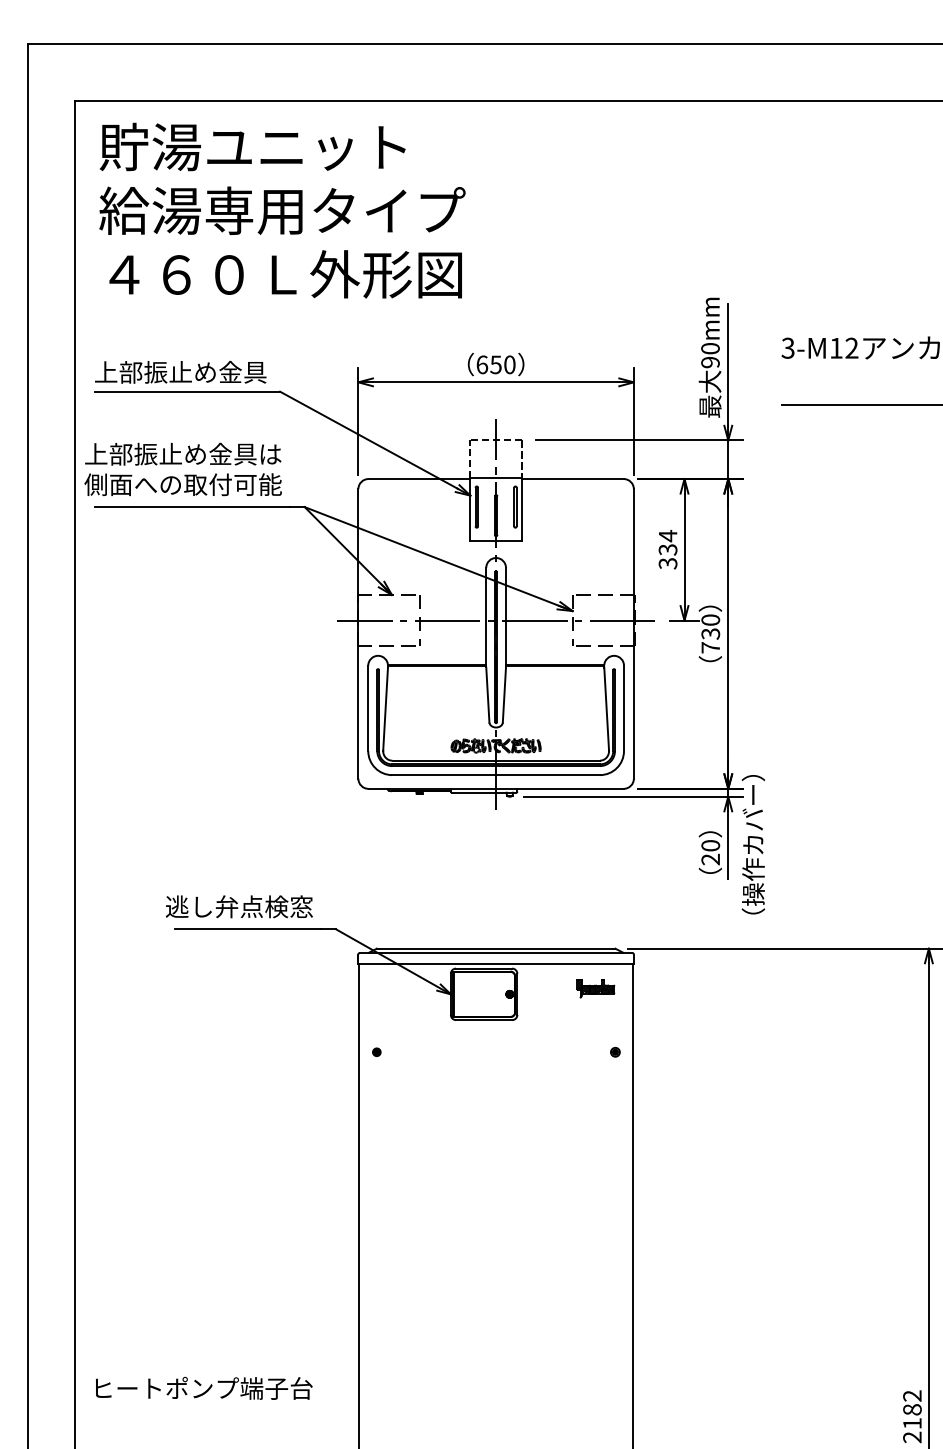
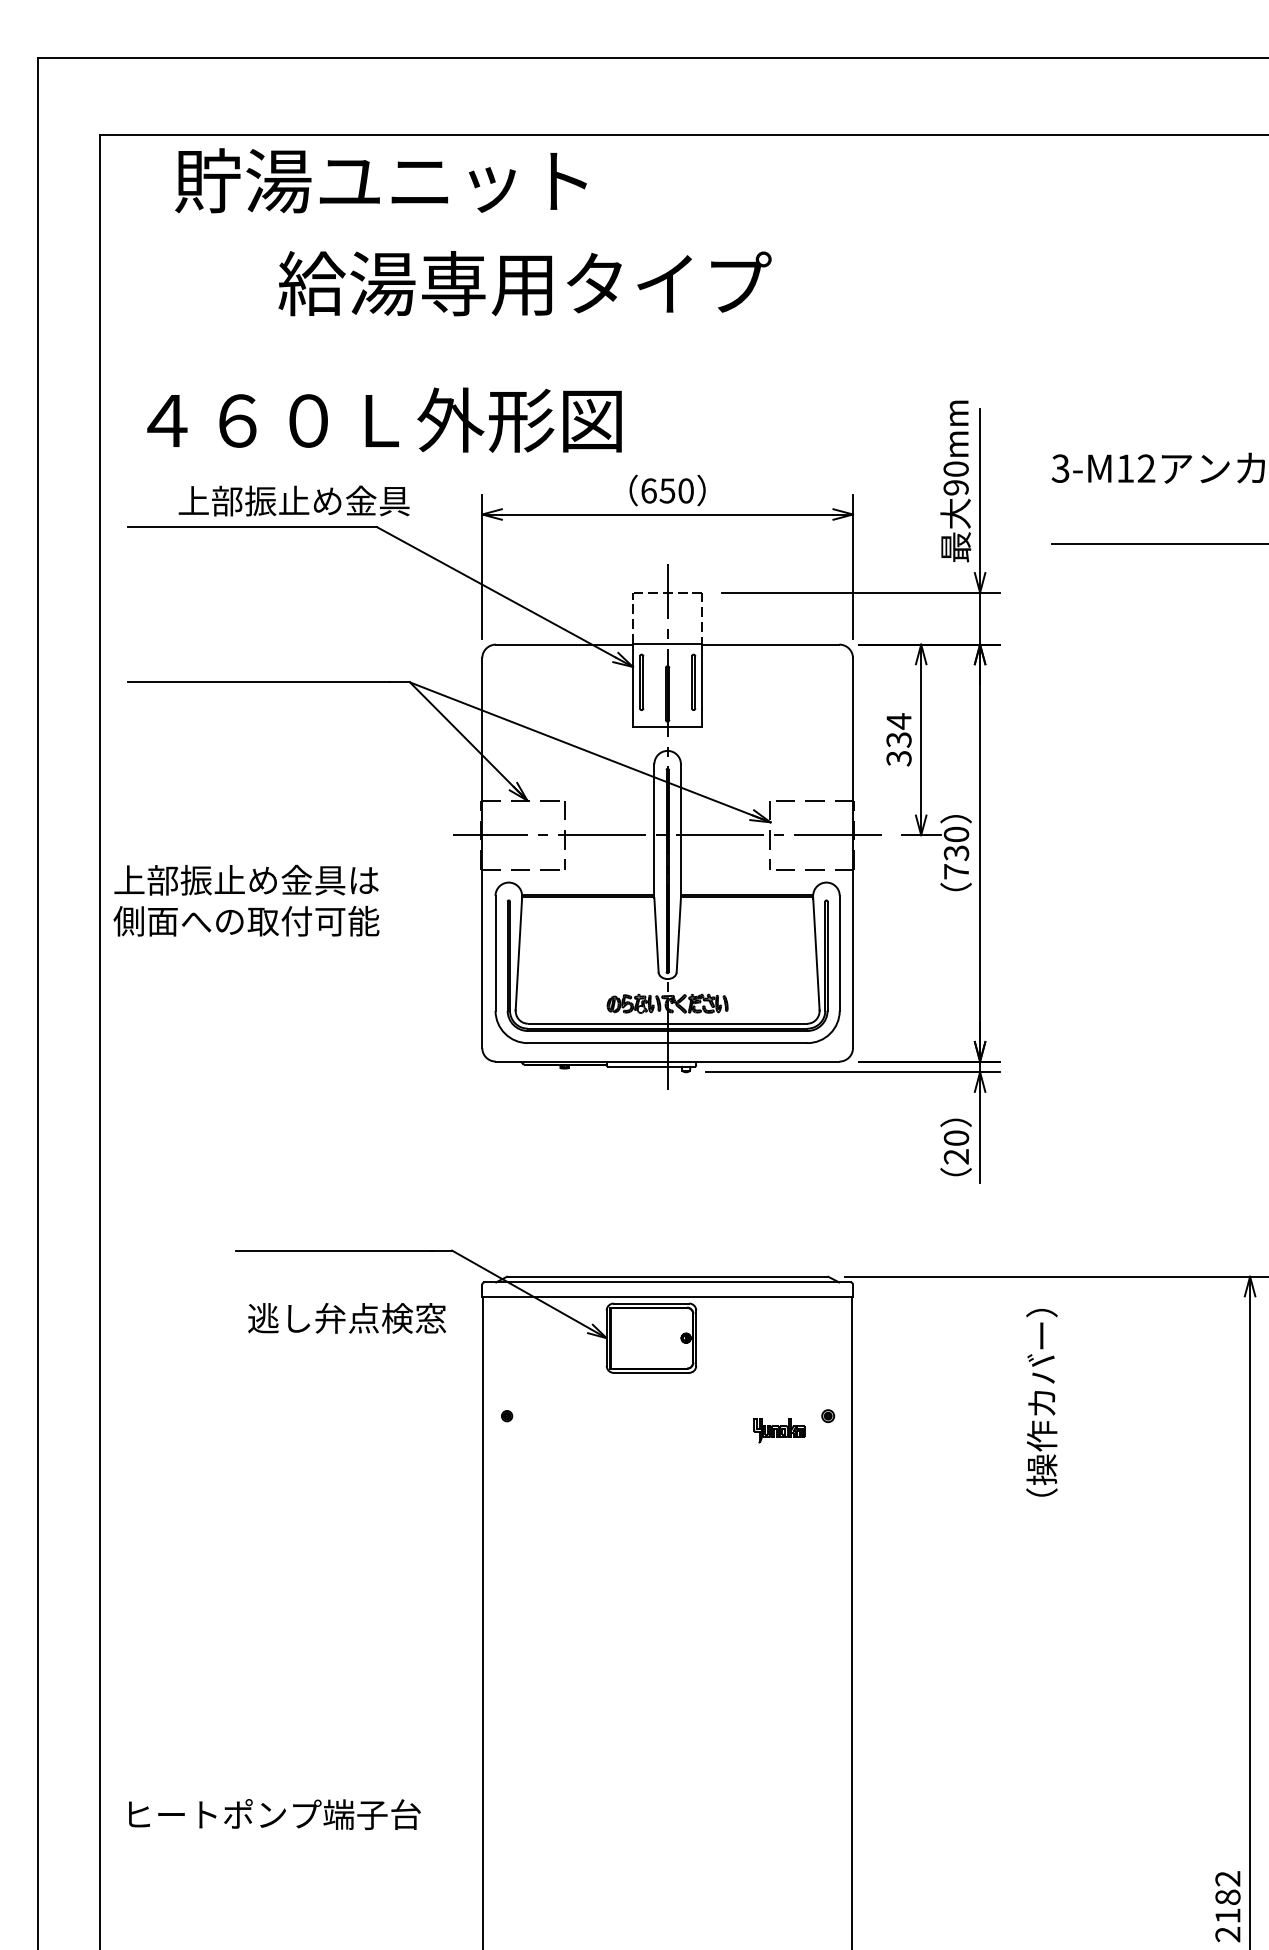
text: (252, 146) -> (380, 180), moved
text: (282, 210) -> (524, 283), moved
text: (285, 273) -> (384, 419), moved
text: (180, 371) -> (293, 500), moved
text: (183, 469) -> (246, 900), moved
text: (753, 844) -> (1041, 1402), moved
text: (239, 906) -> (347, 1318), moved
part: (595, 988) -> (779, 1430), moved
text: (204, 1388) -> (274, 1814), moved

